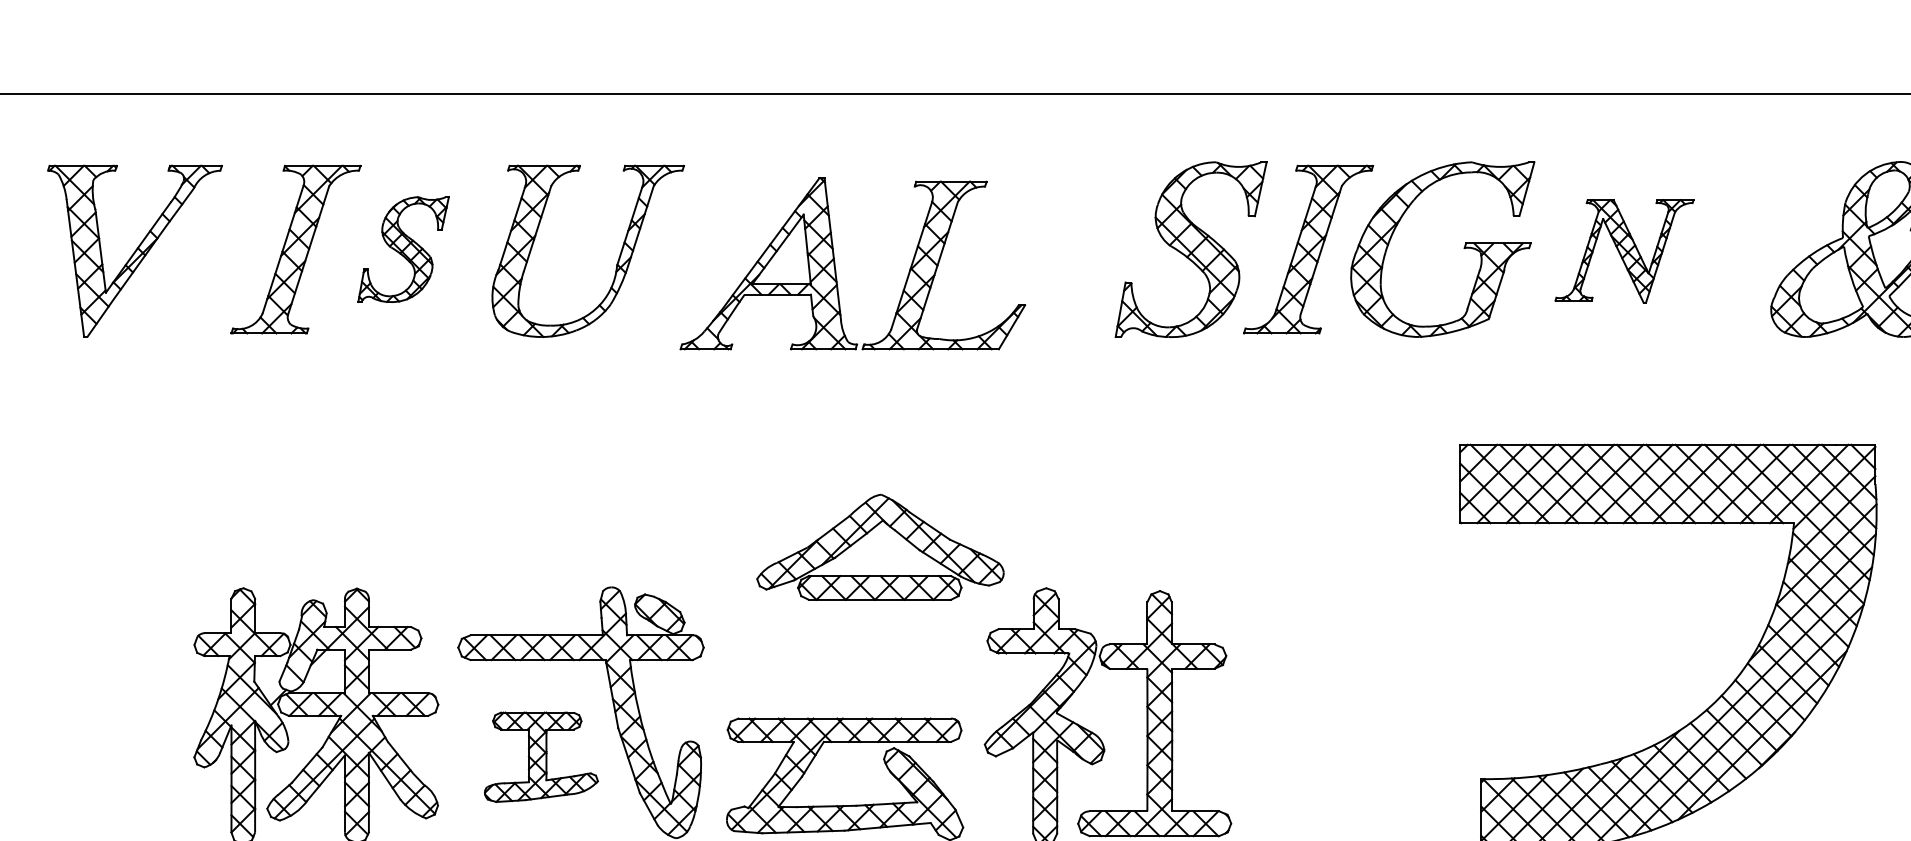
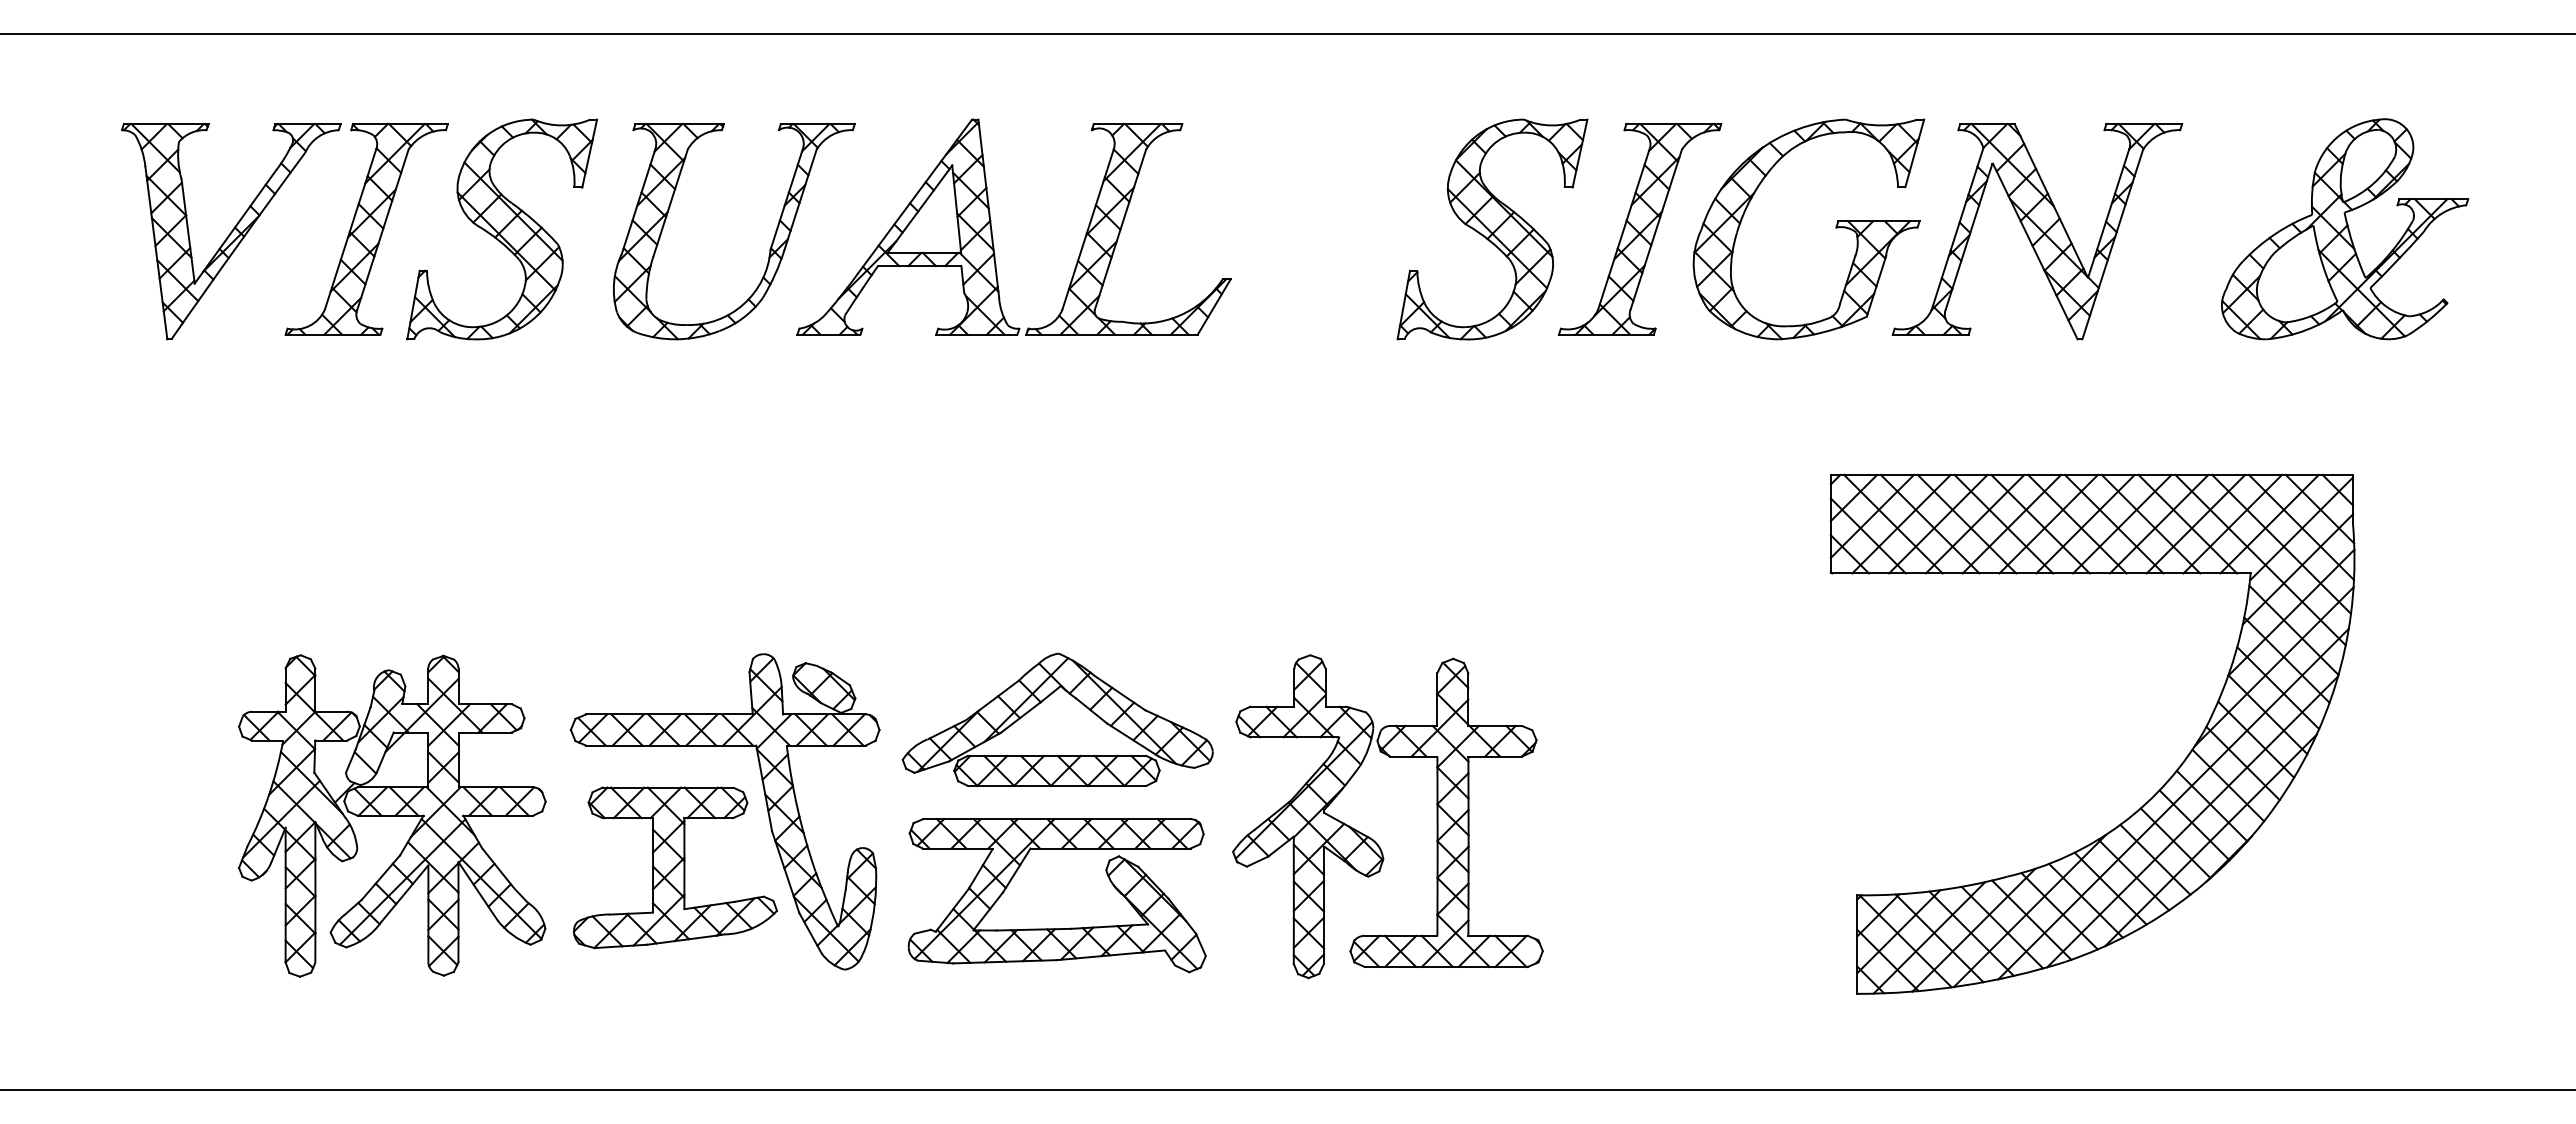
part: (403, 249) -> (501, 229), size x1.67
part: (135, 251) -> (231, 231), moved
part: (1624, 251) -> (2037, 231), size x1.67
part: (835, 265) -> (992, 229), moved
part: (867, 534) -> (1041, 703), moved
part: (541, 757) -> (675, 867), size x1.43

